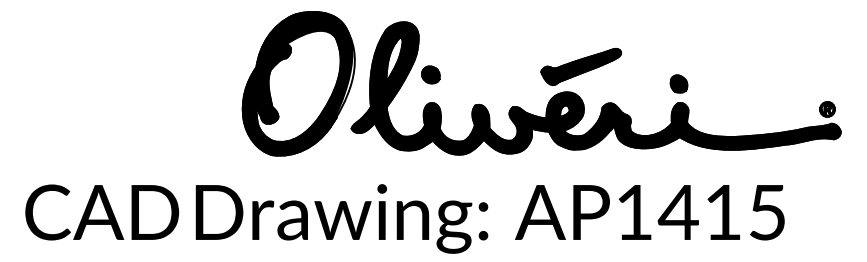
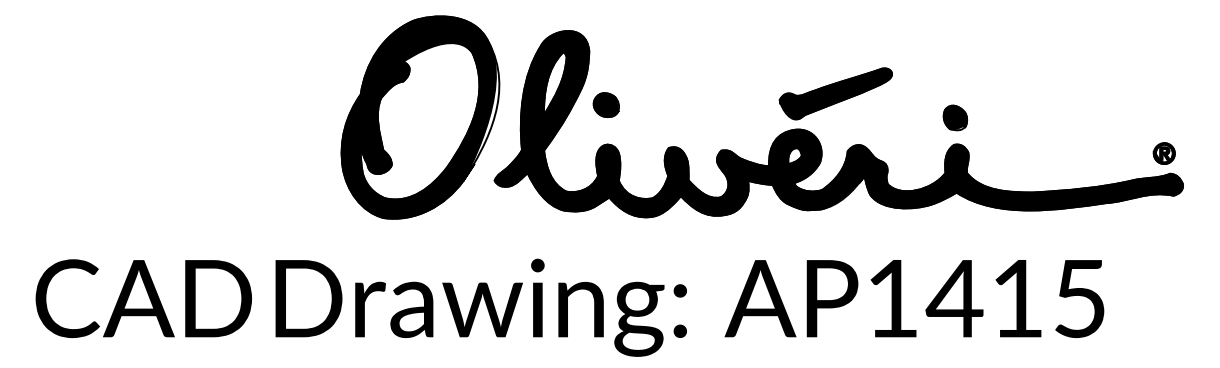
part: (580, 66) -> (835, 93), moved

